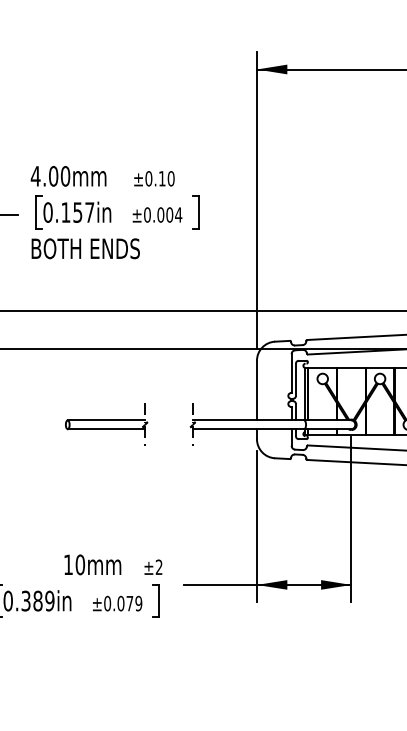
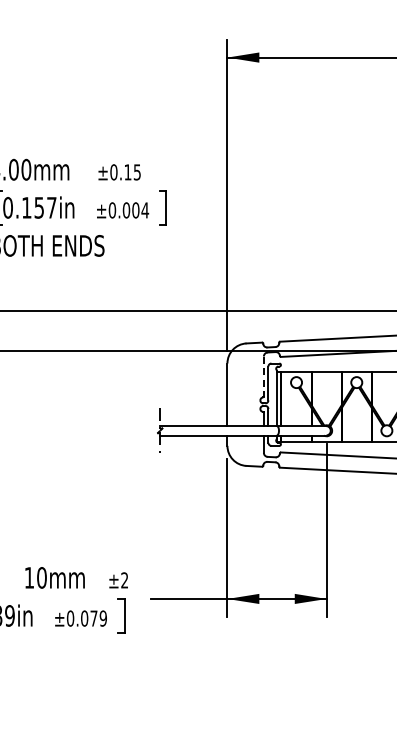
text: (170, 178) -> (136, 172), ±0.10 -> ±0.15
line: (291, 374) -> (263, 377), solid -> dashed
part: (106, 424) -> (69, 430), removed

